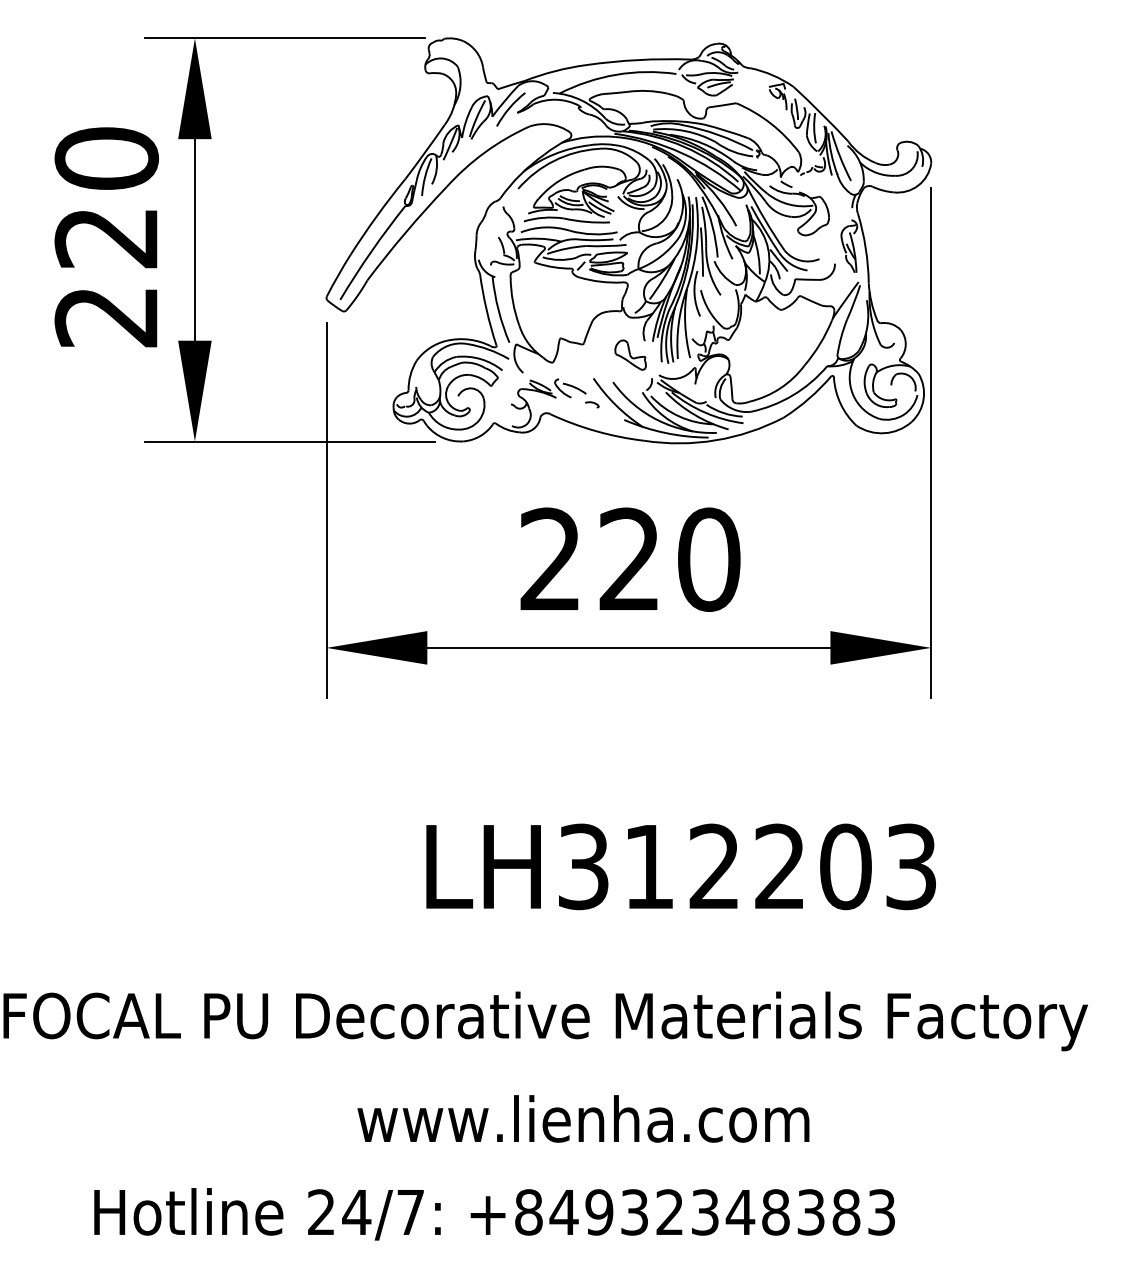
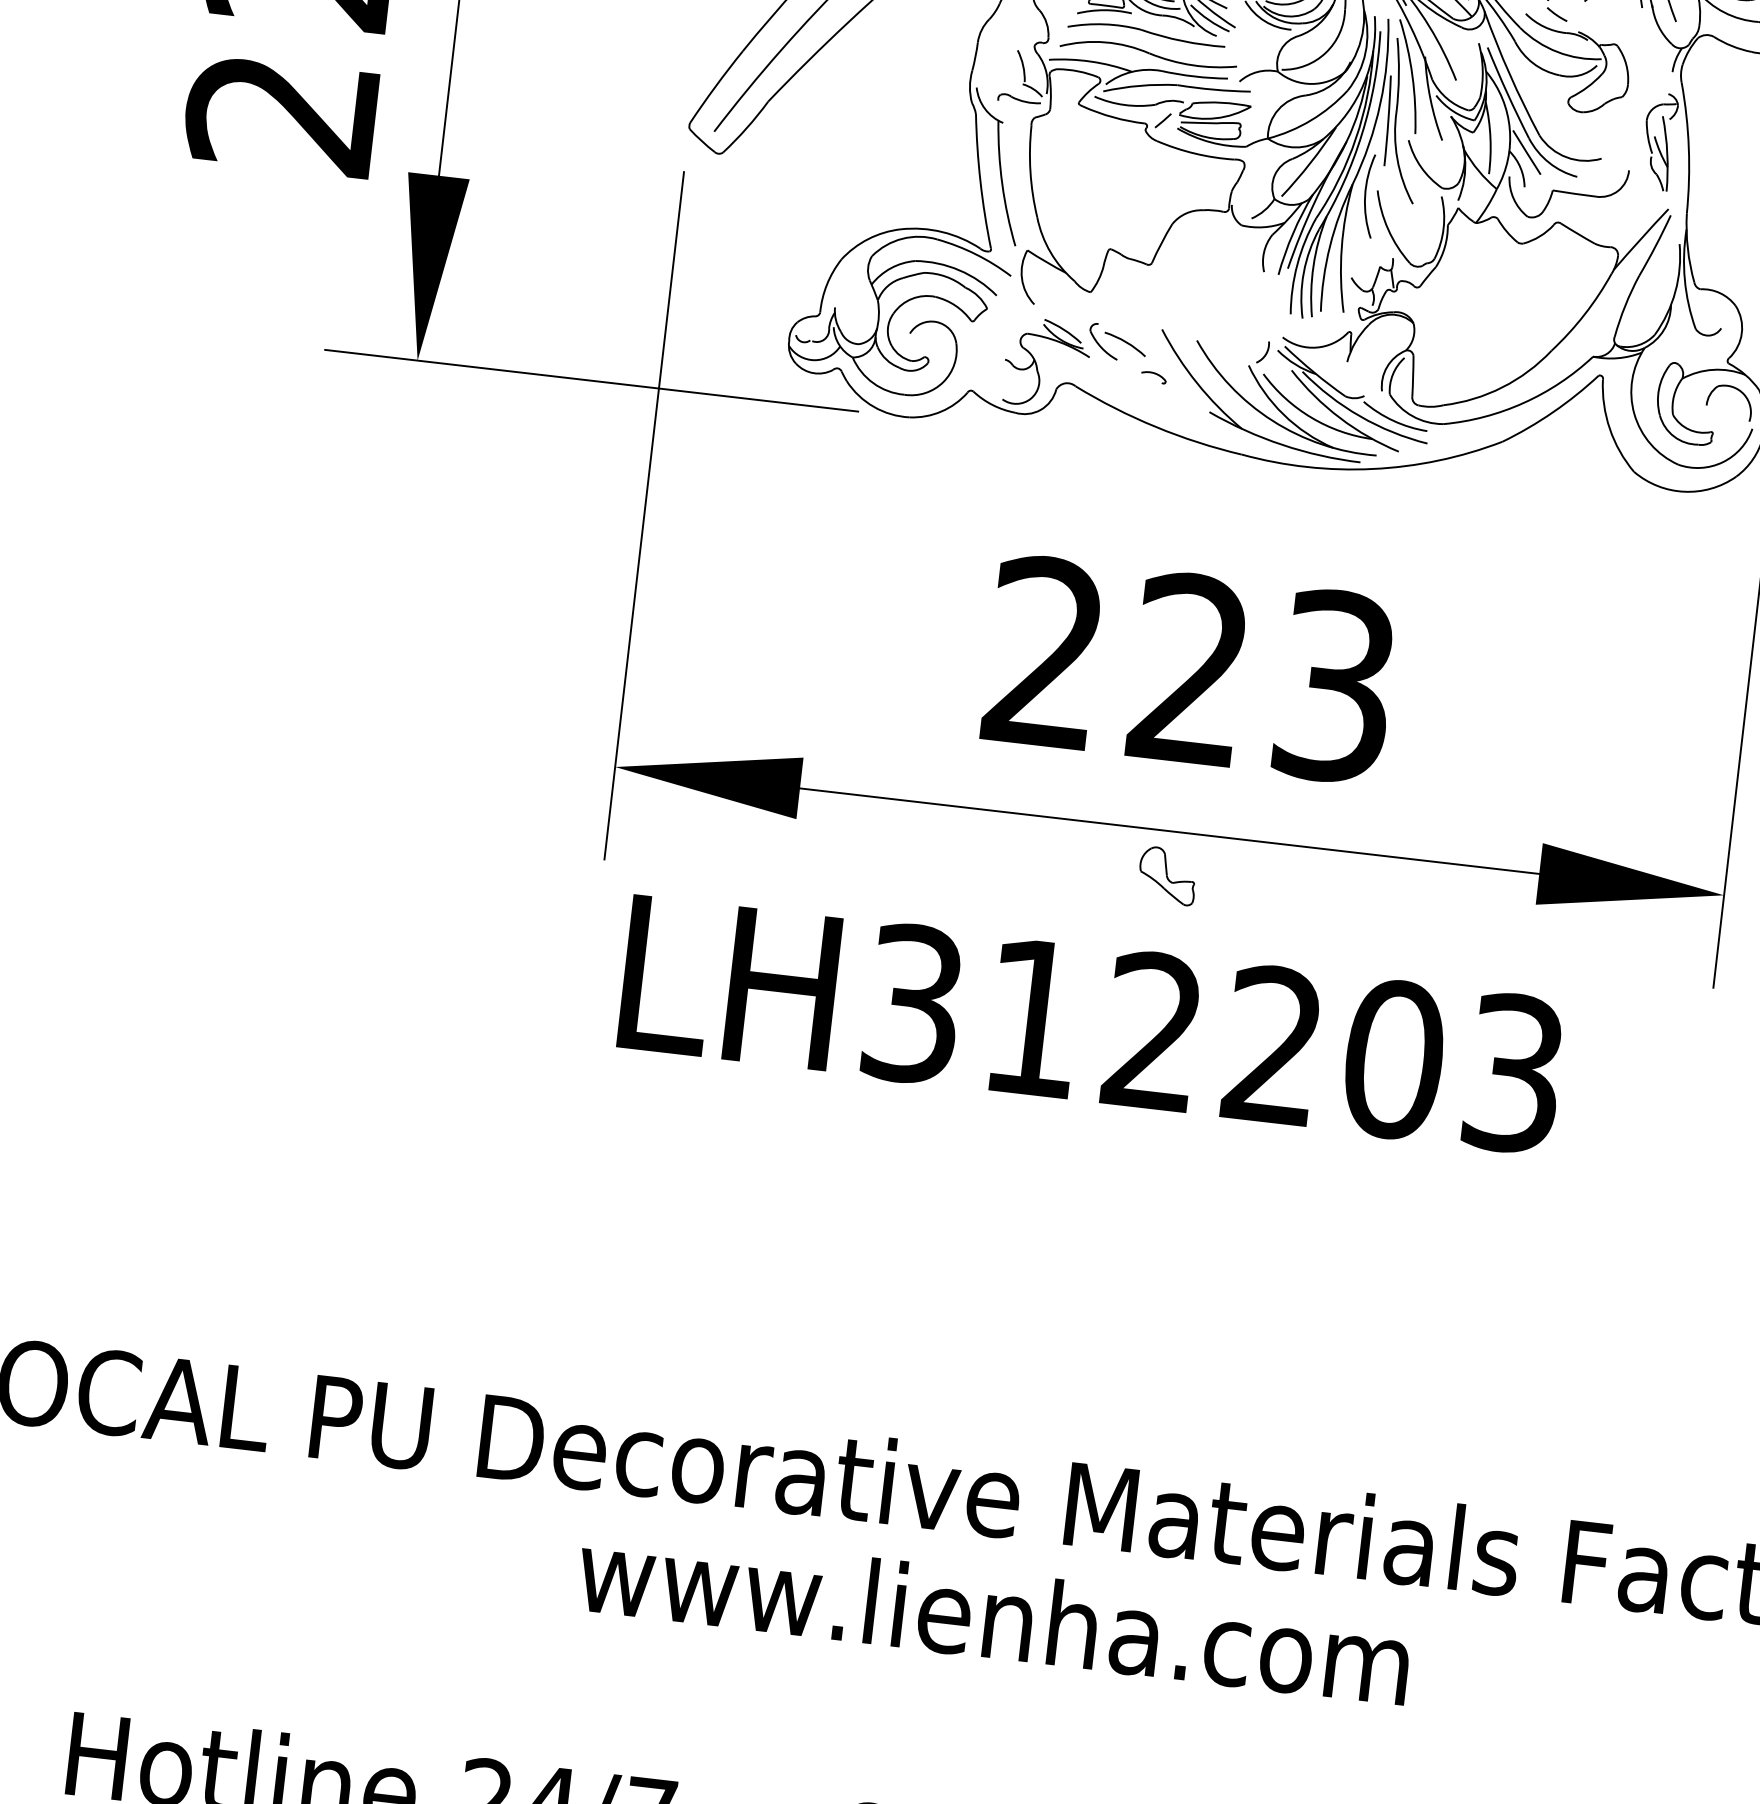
part: (630, 354) -> (1167, 874), moved
text: (709, 559) -> (1336, 686), 220 -> 223
text: (680, 866) -> (1090, 1023), moved
text: (583, 1118) -> (994, 1614), moved

